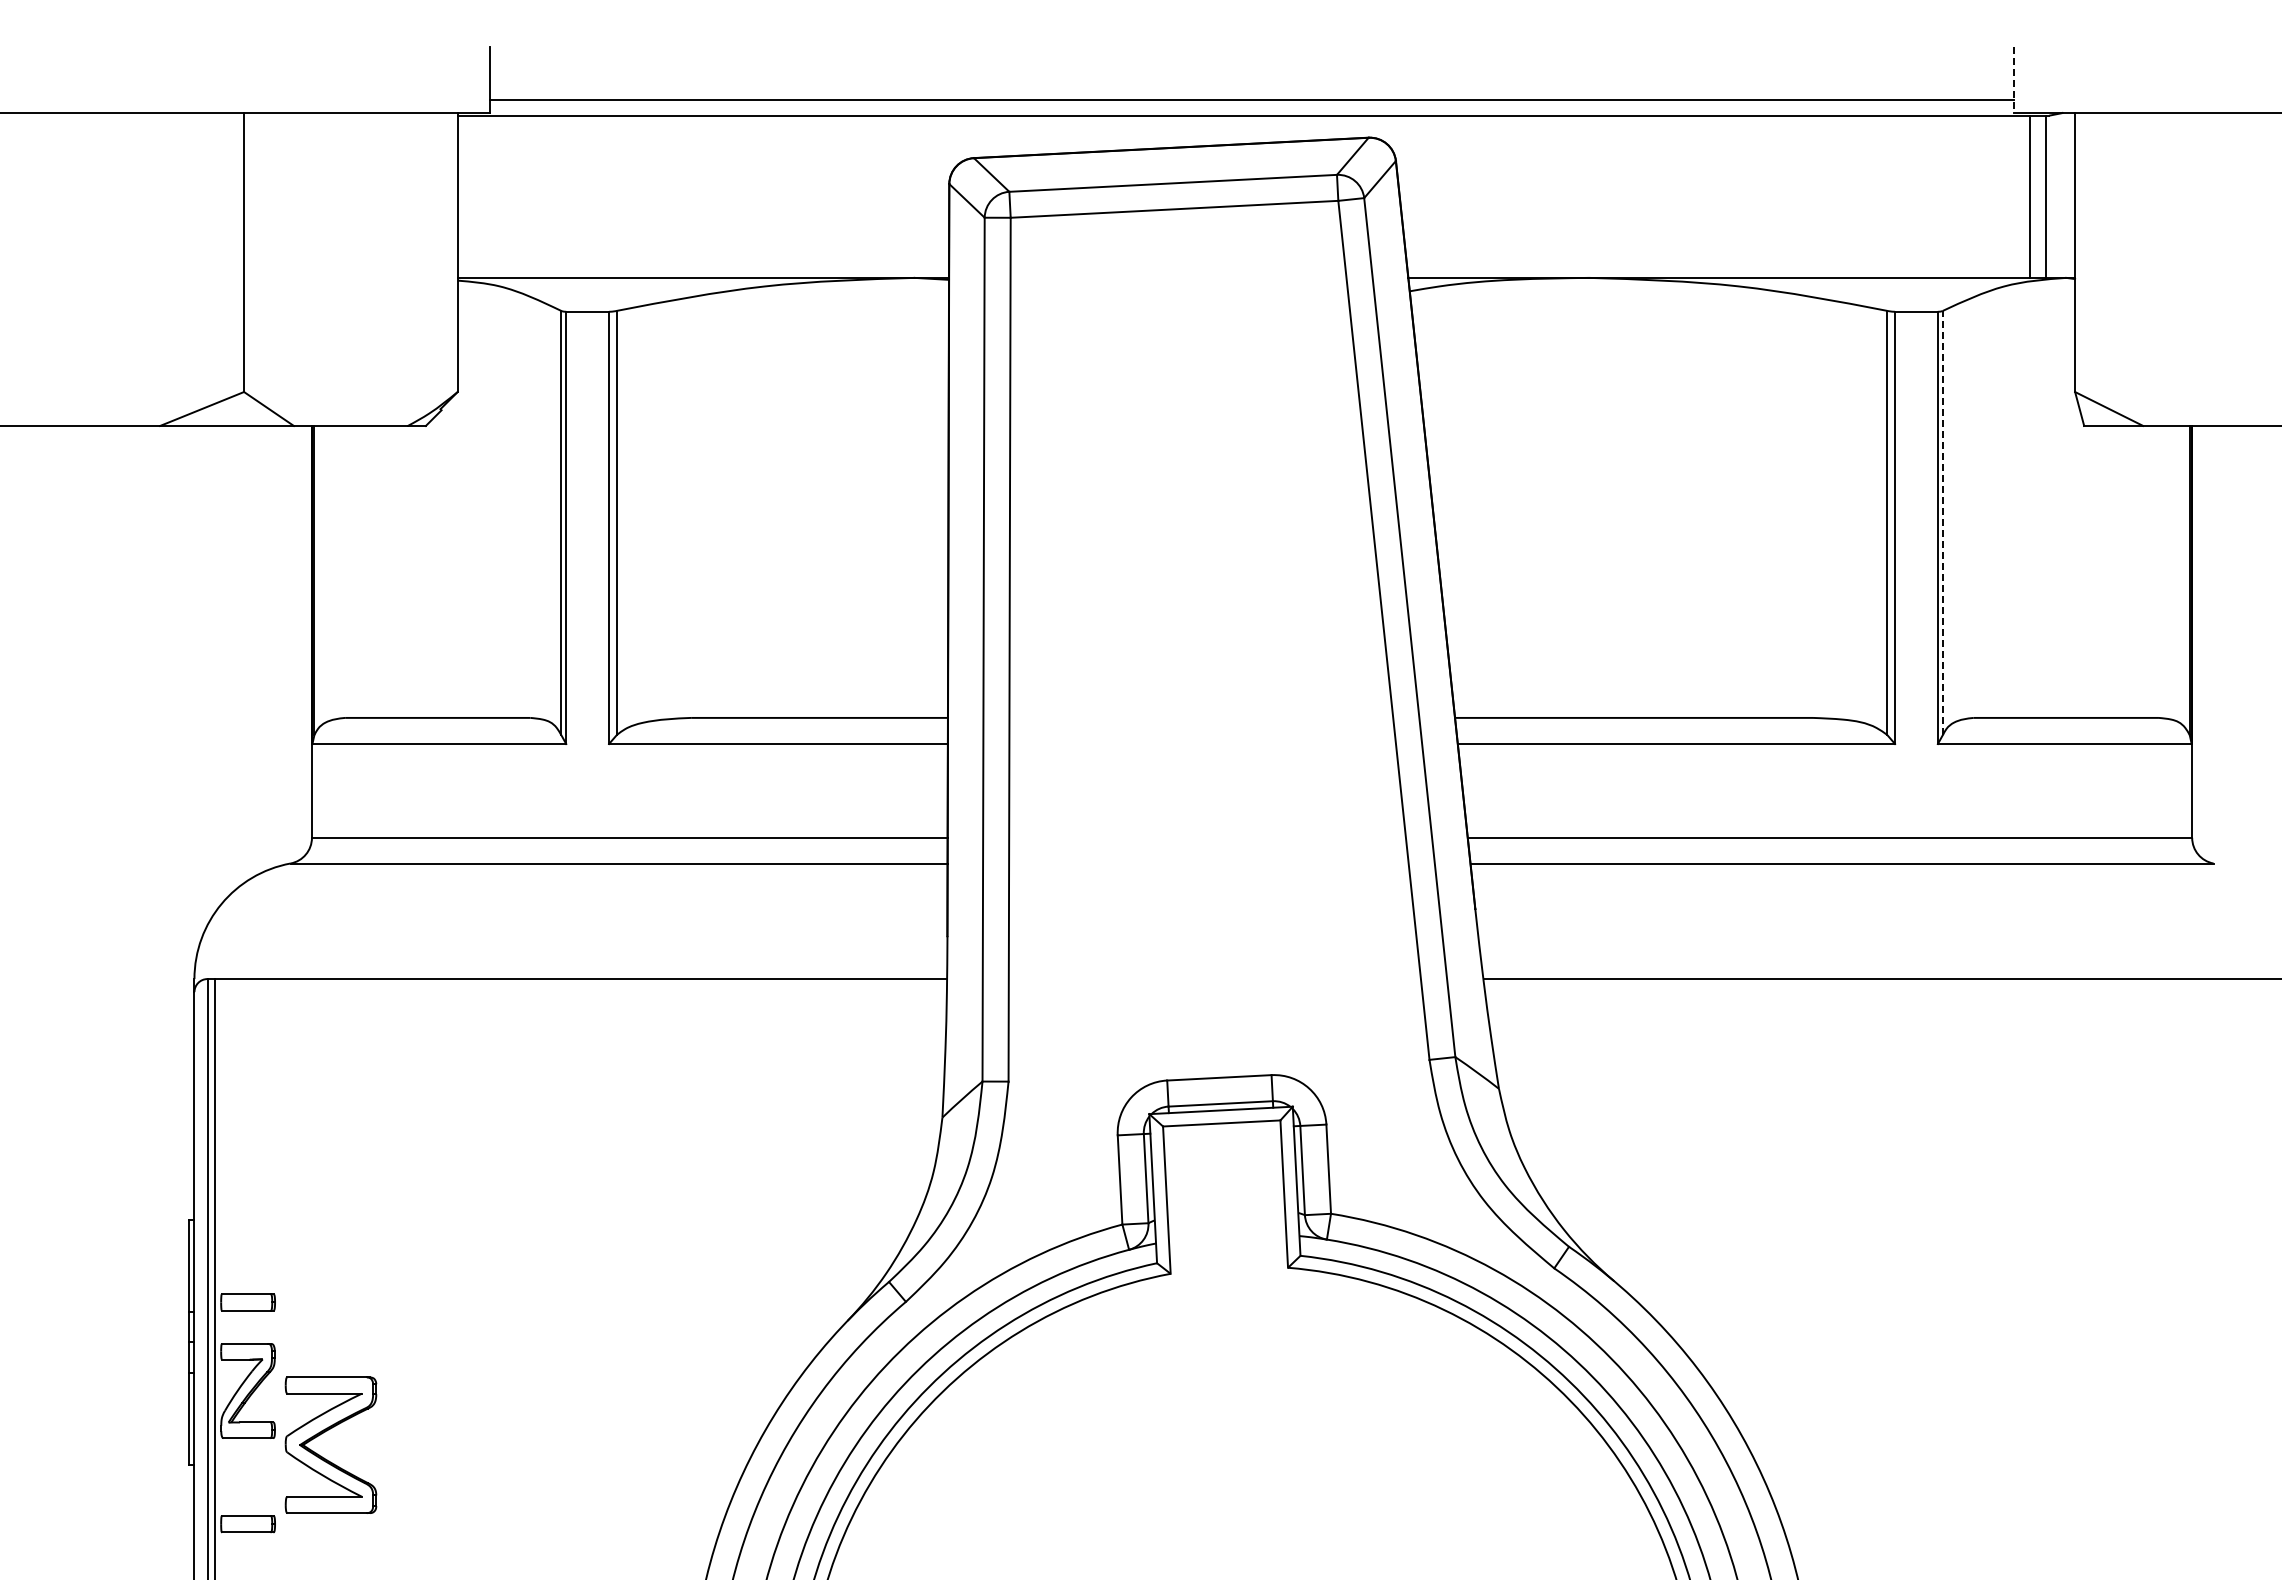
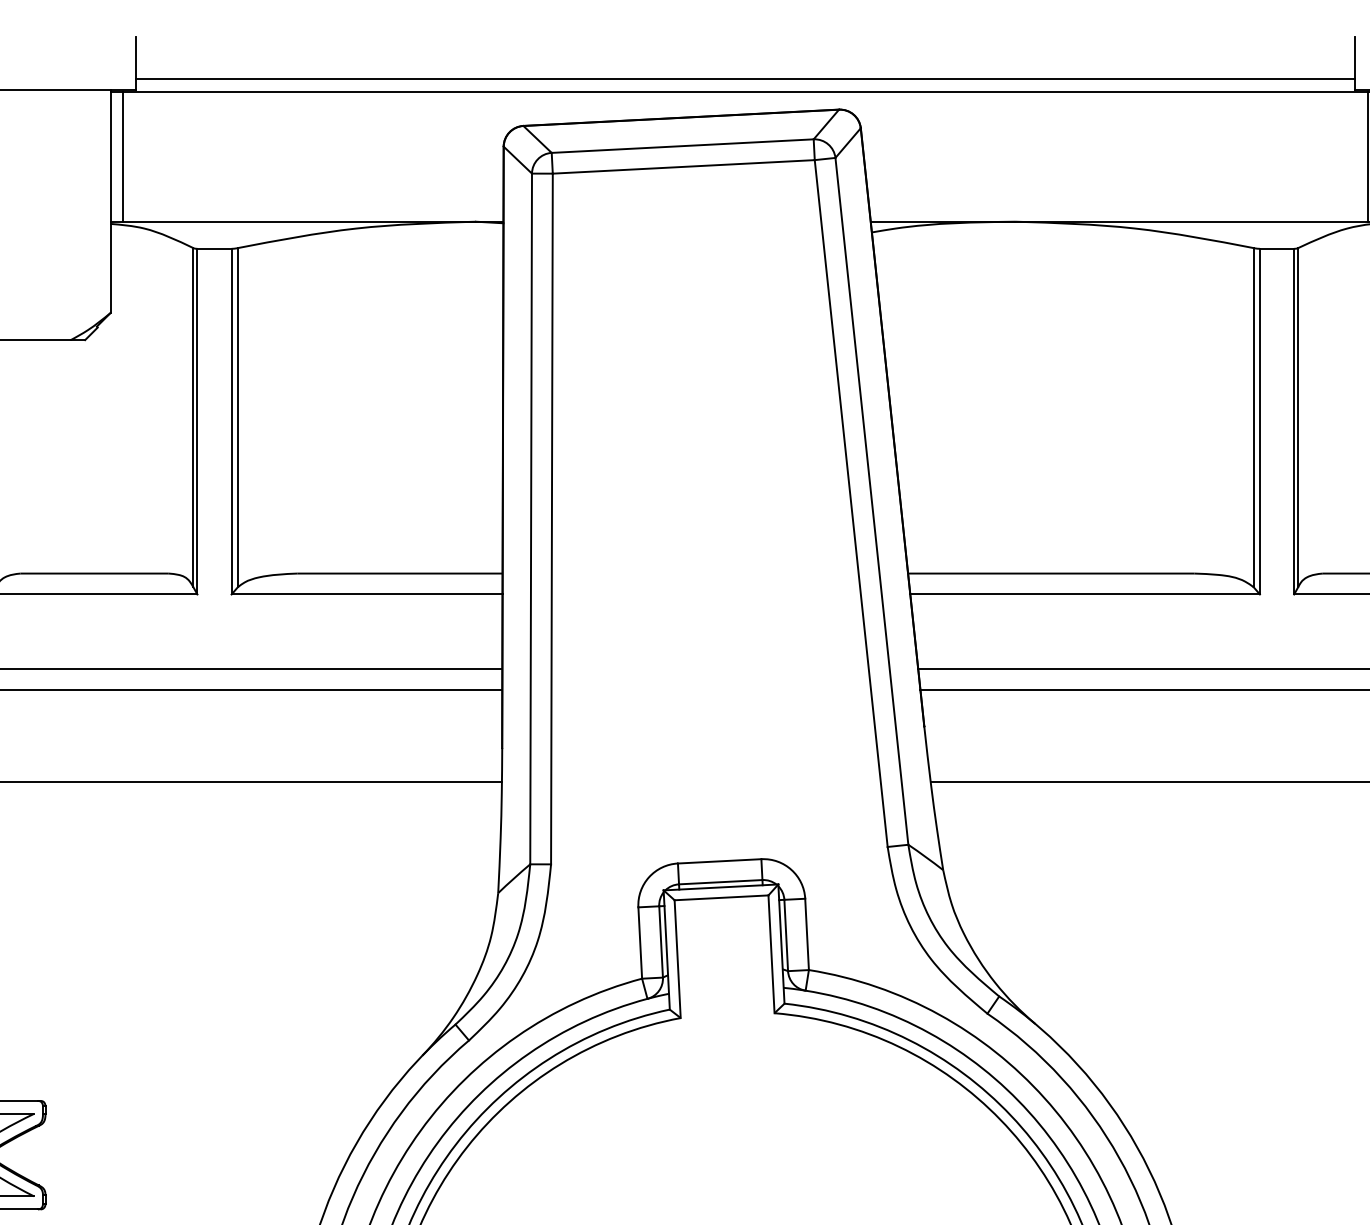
line: (2014, 79) -> (1355, 63), dashed -> solid
line: (473, 196) -> (123, 156), added
line: (1942, 522) -> (1297, 417), dashed -> solid

